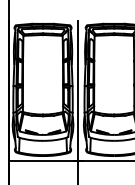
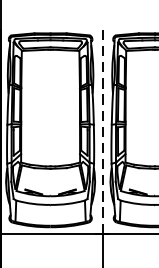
line: (78, 90) -> (102, 131), solid -> dashed

